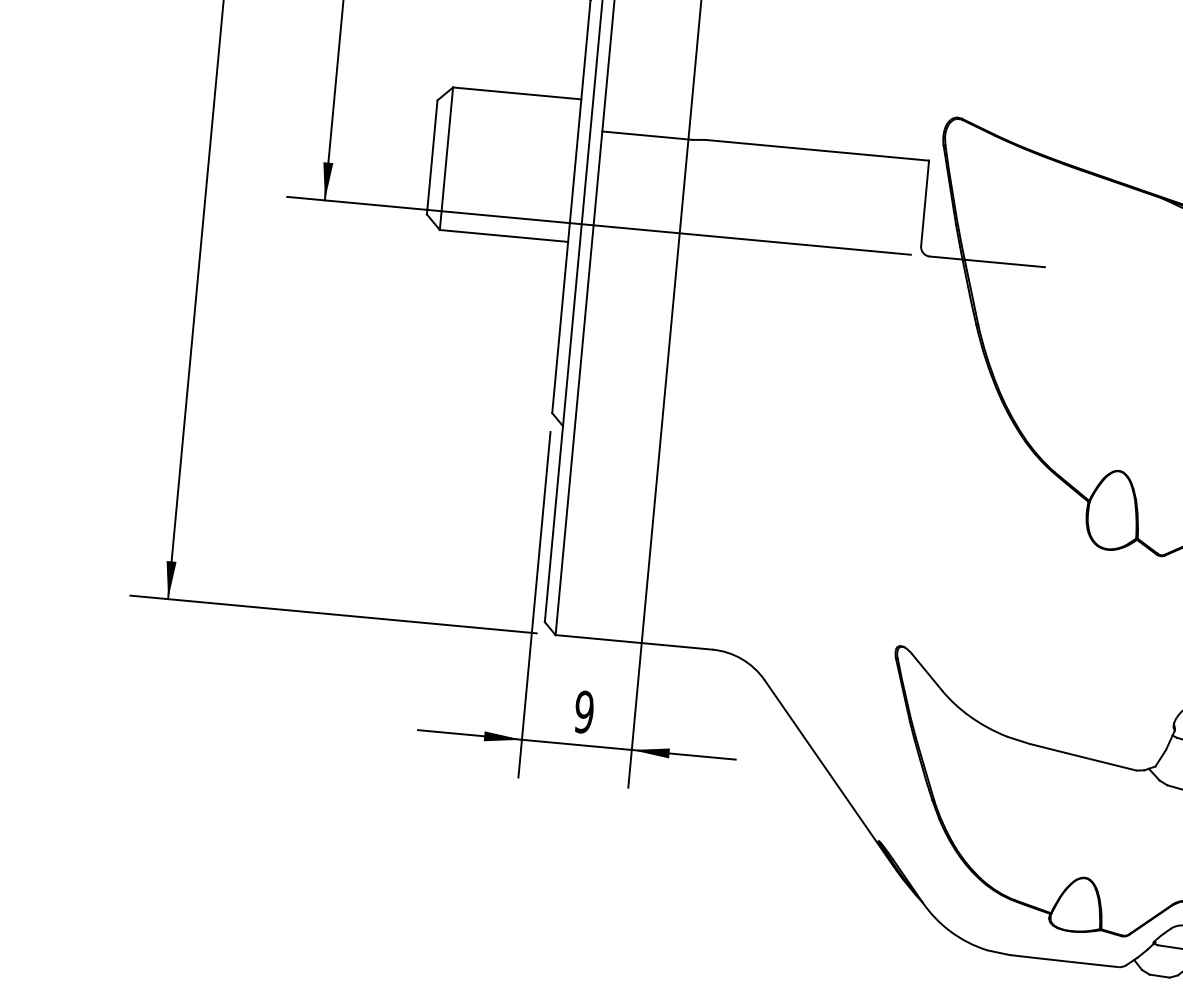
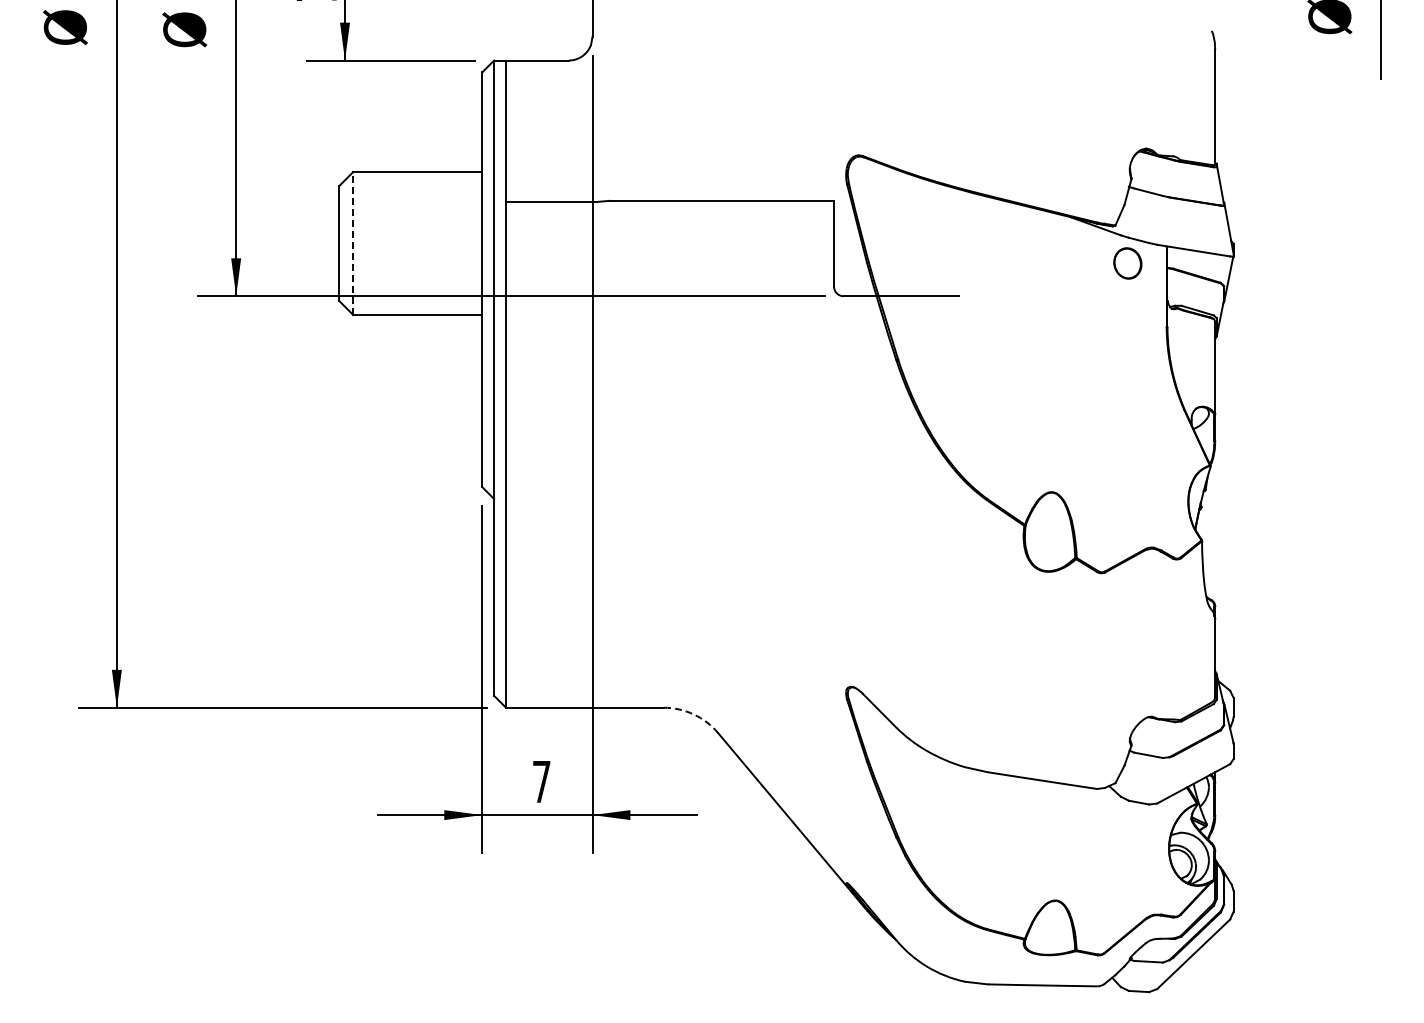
line: (446, 158) -> (353, 243), solid -> dashed
arc: (741, 659) -> (693, 714), solid -> dashed
text: (584, 711) -> (541, 781), 9 -> 7

